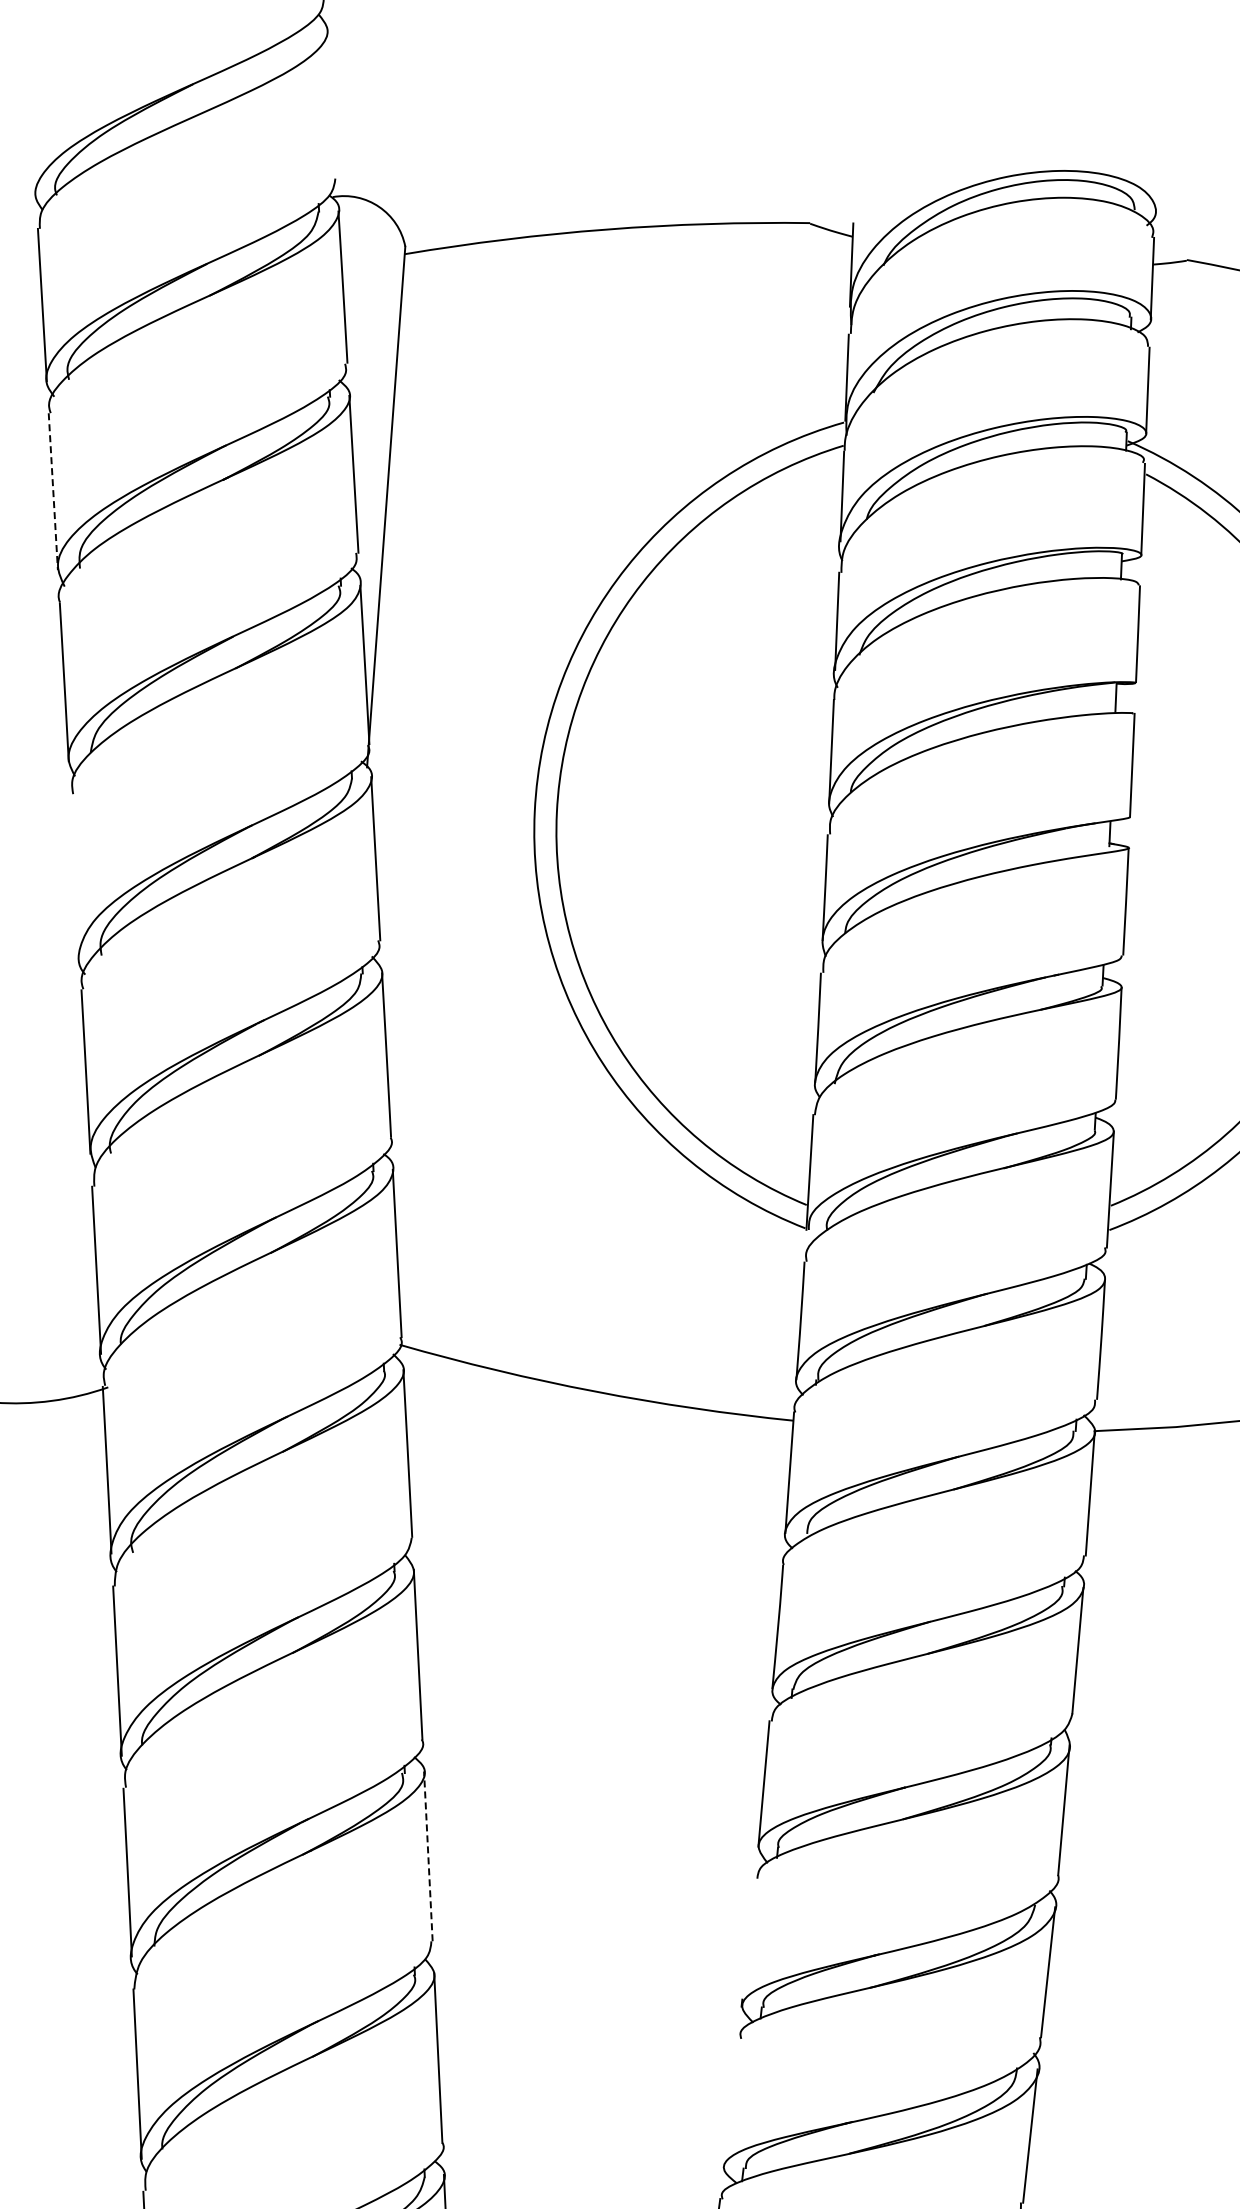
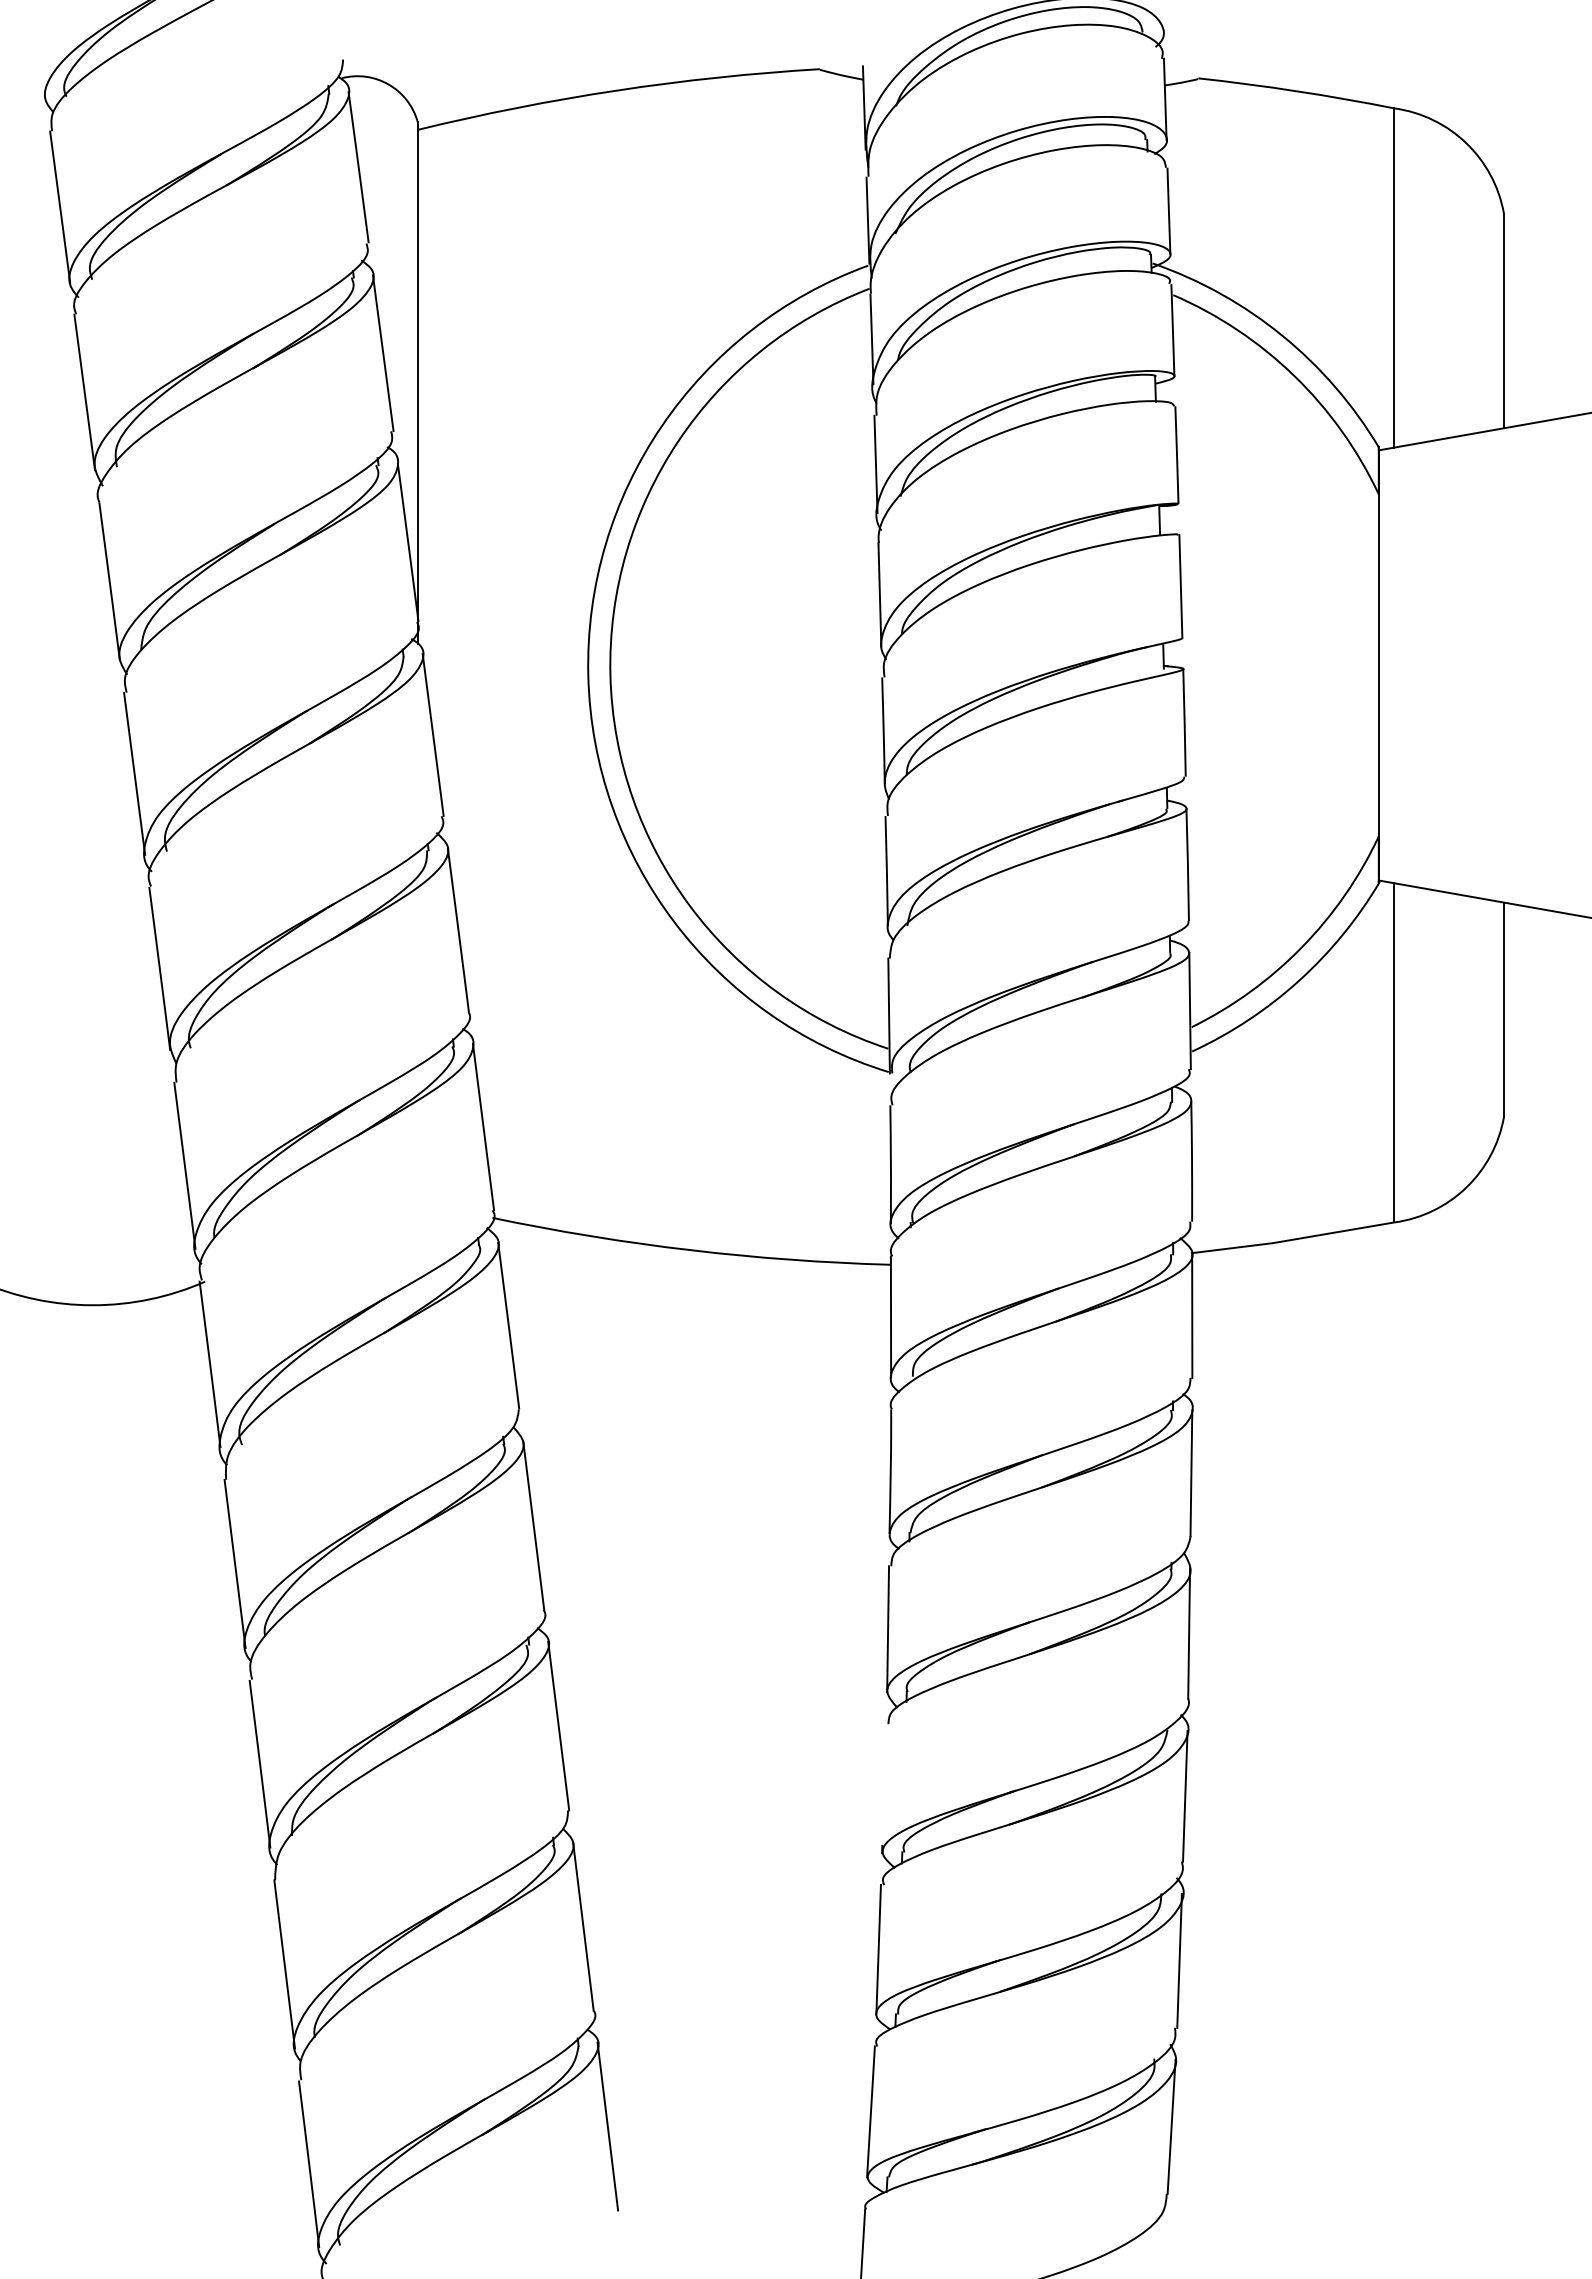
line: (53, 491) -> (84, 392), dashed -> solid
line: (75, 875) -> (134, 773), added
line: (428, 1855) -> (558, 1725), dashed -> solid
line: (730, 2102) -> (878, 1949), added

